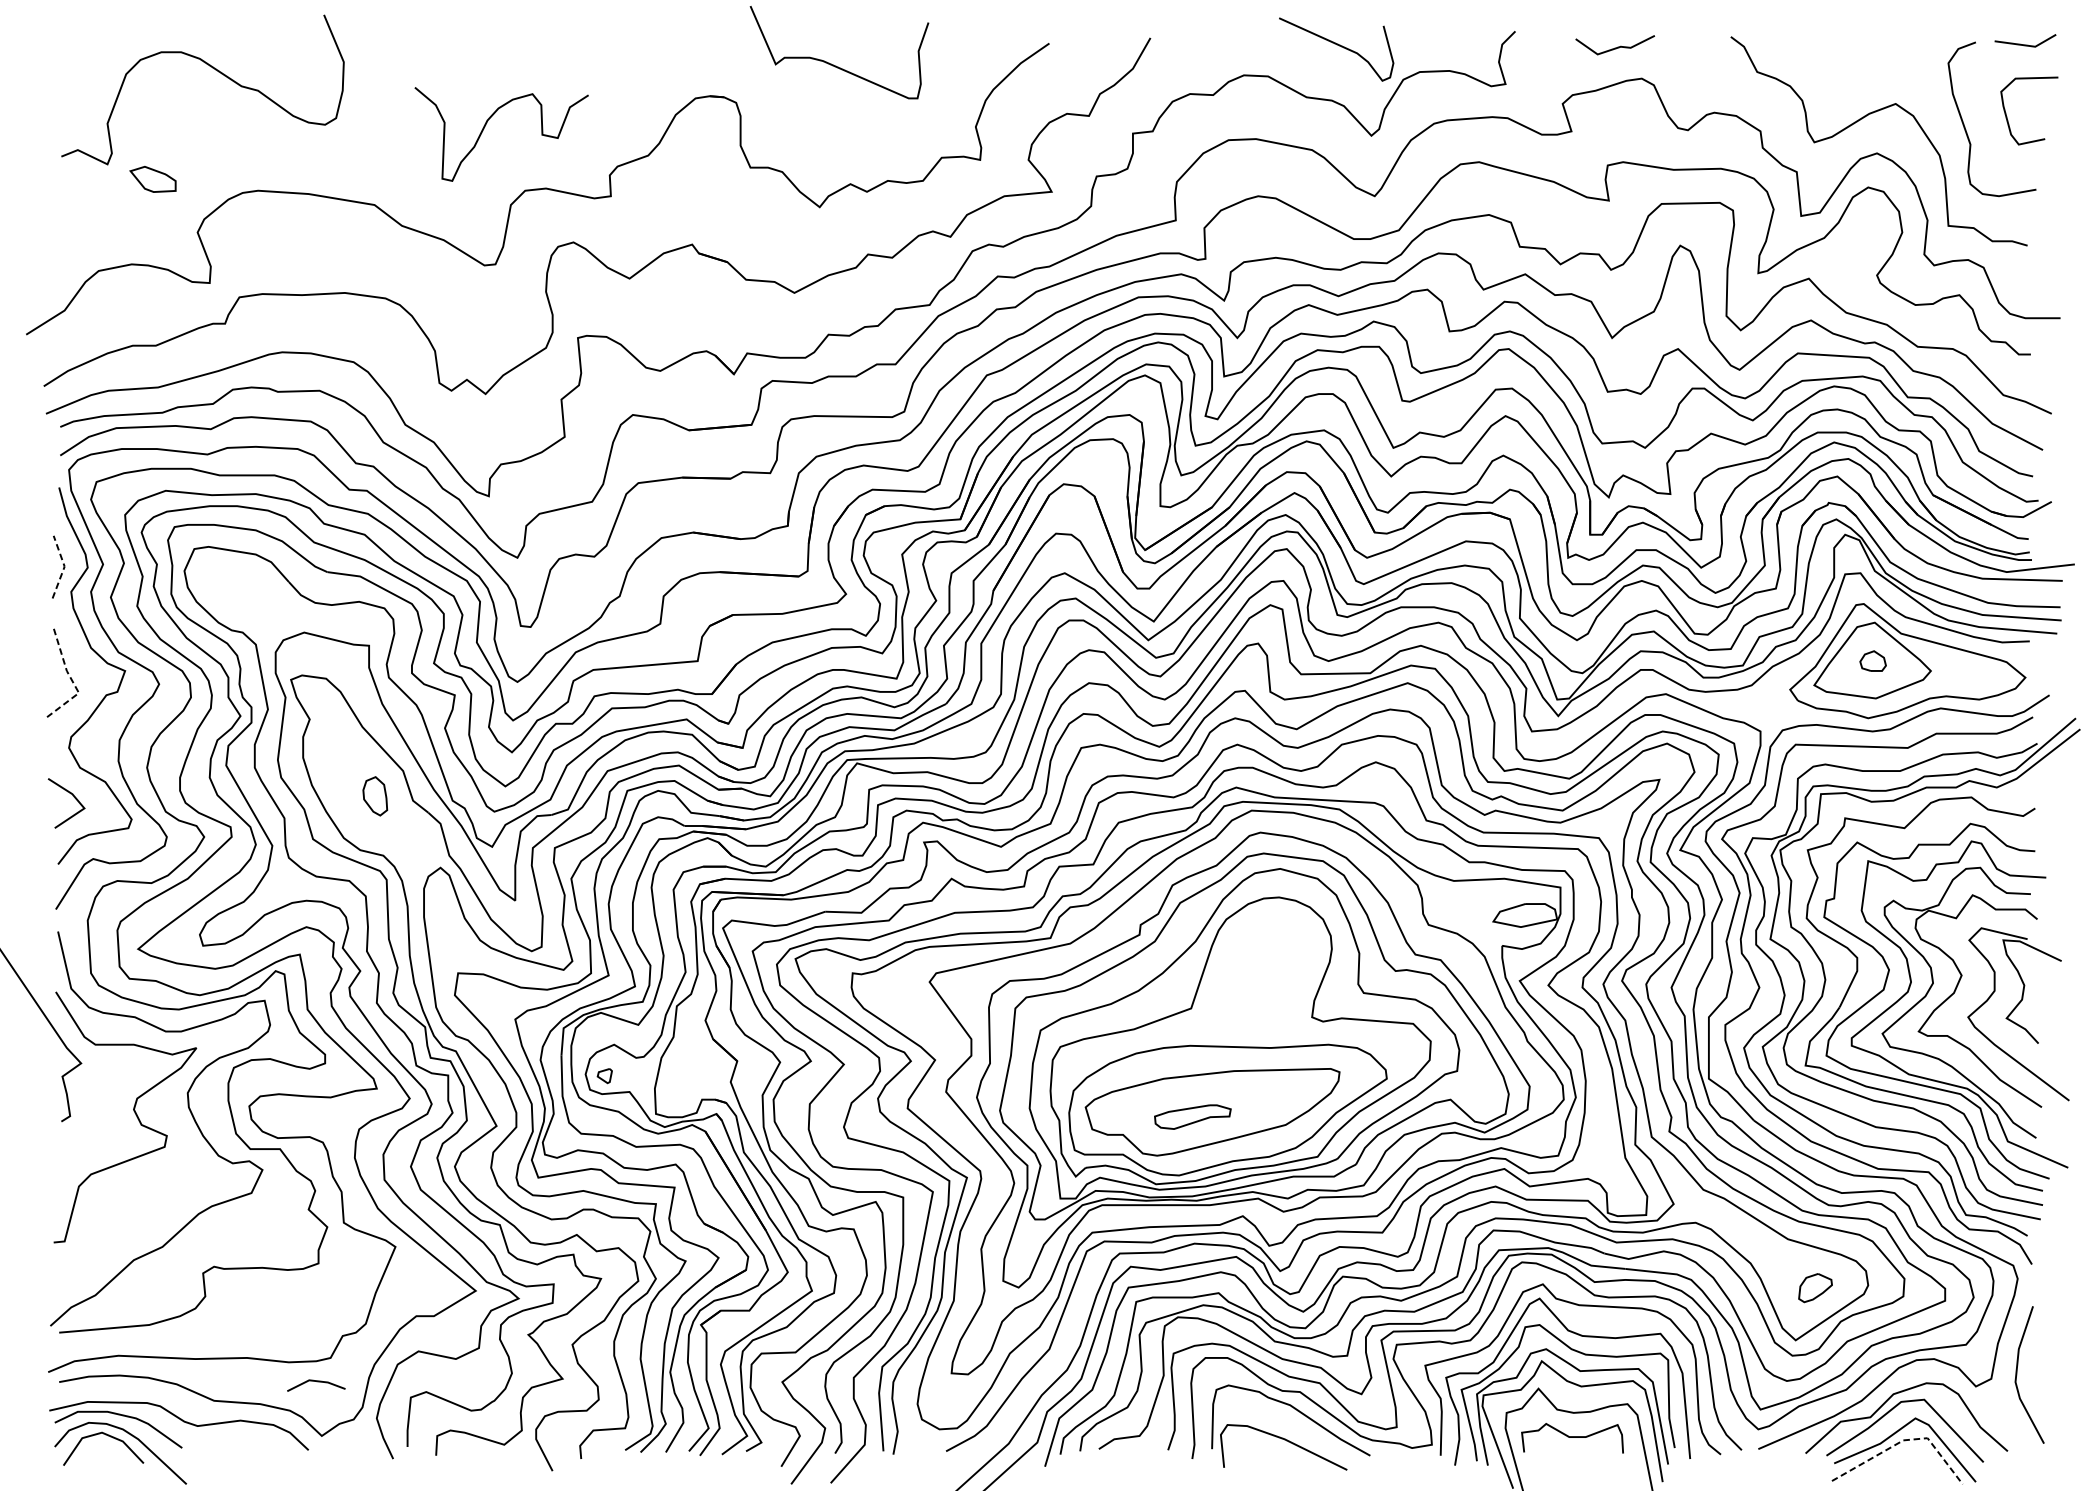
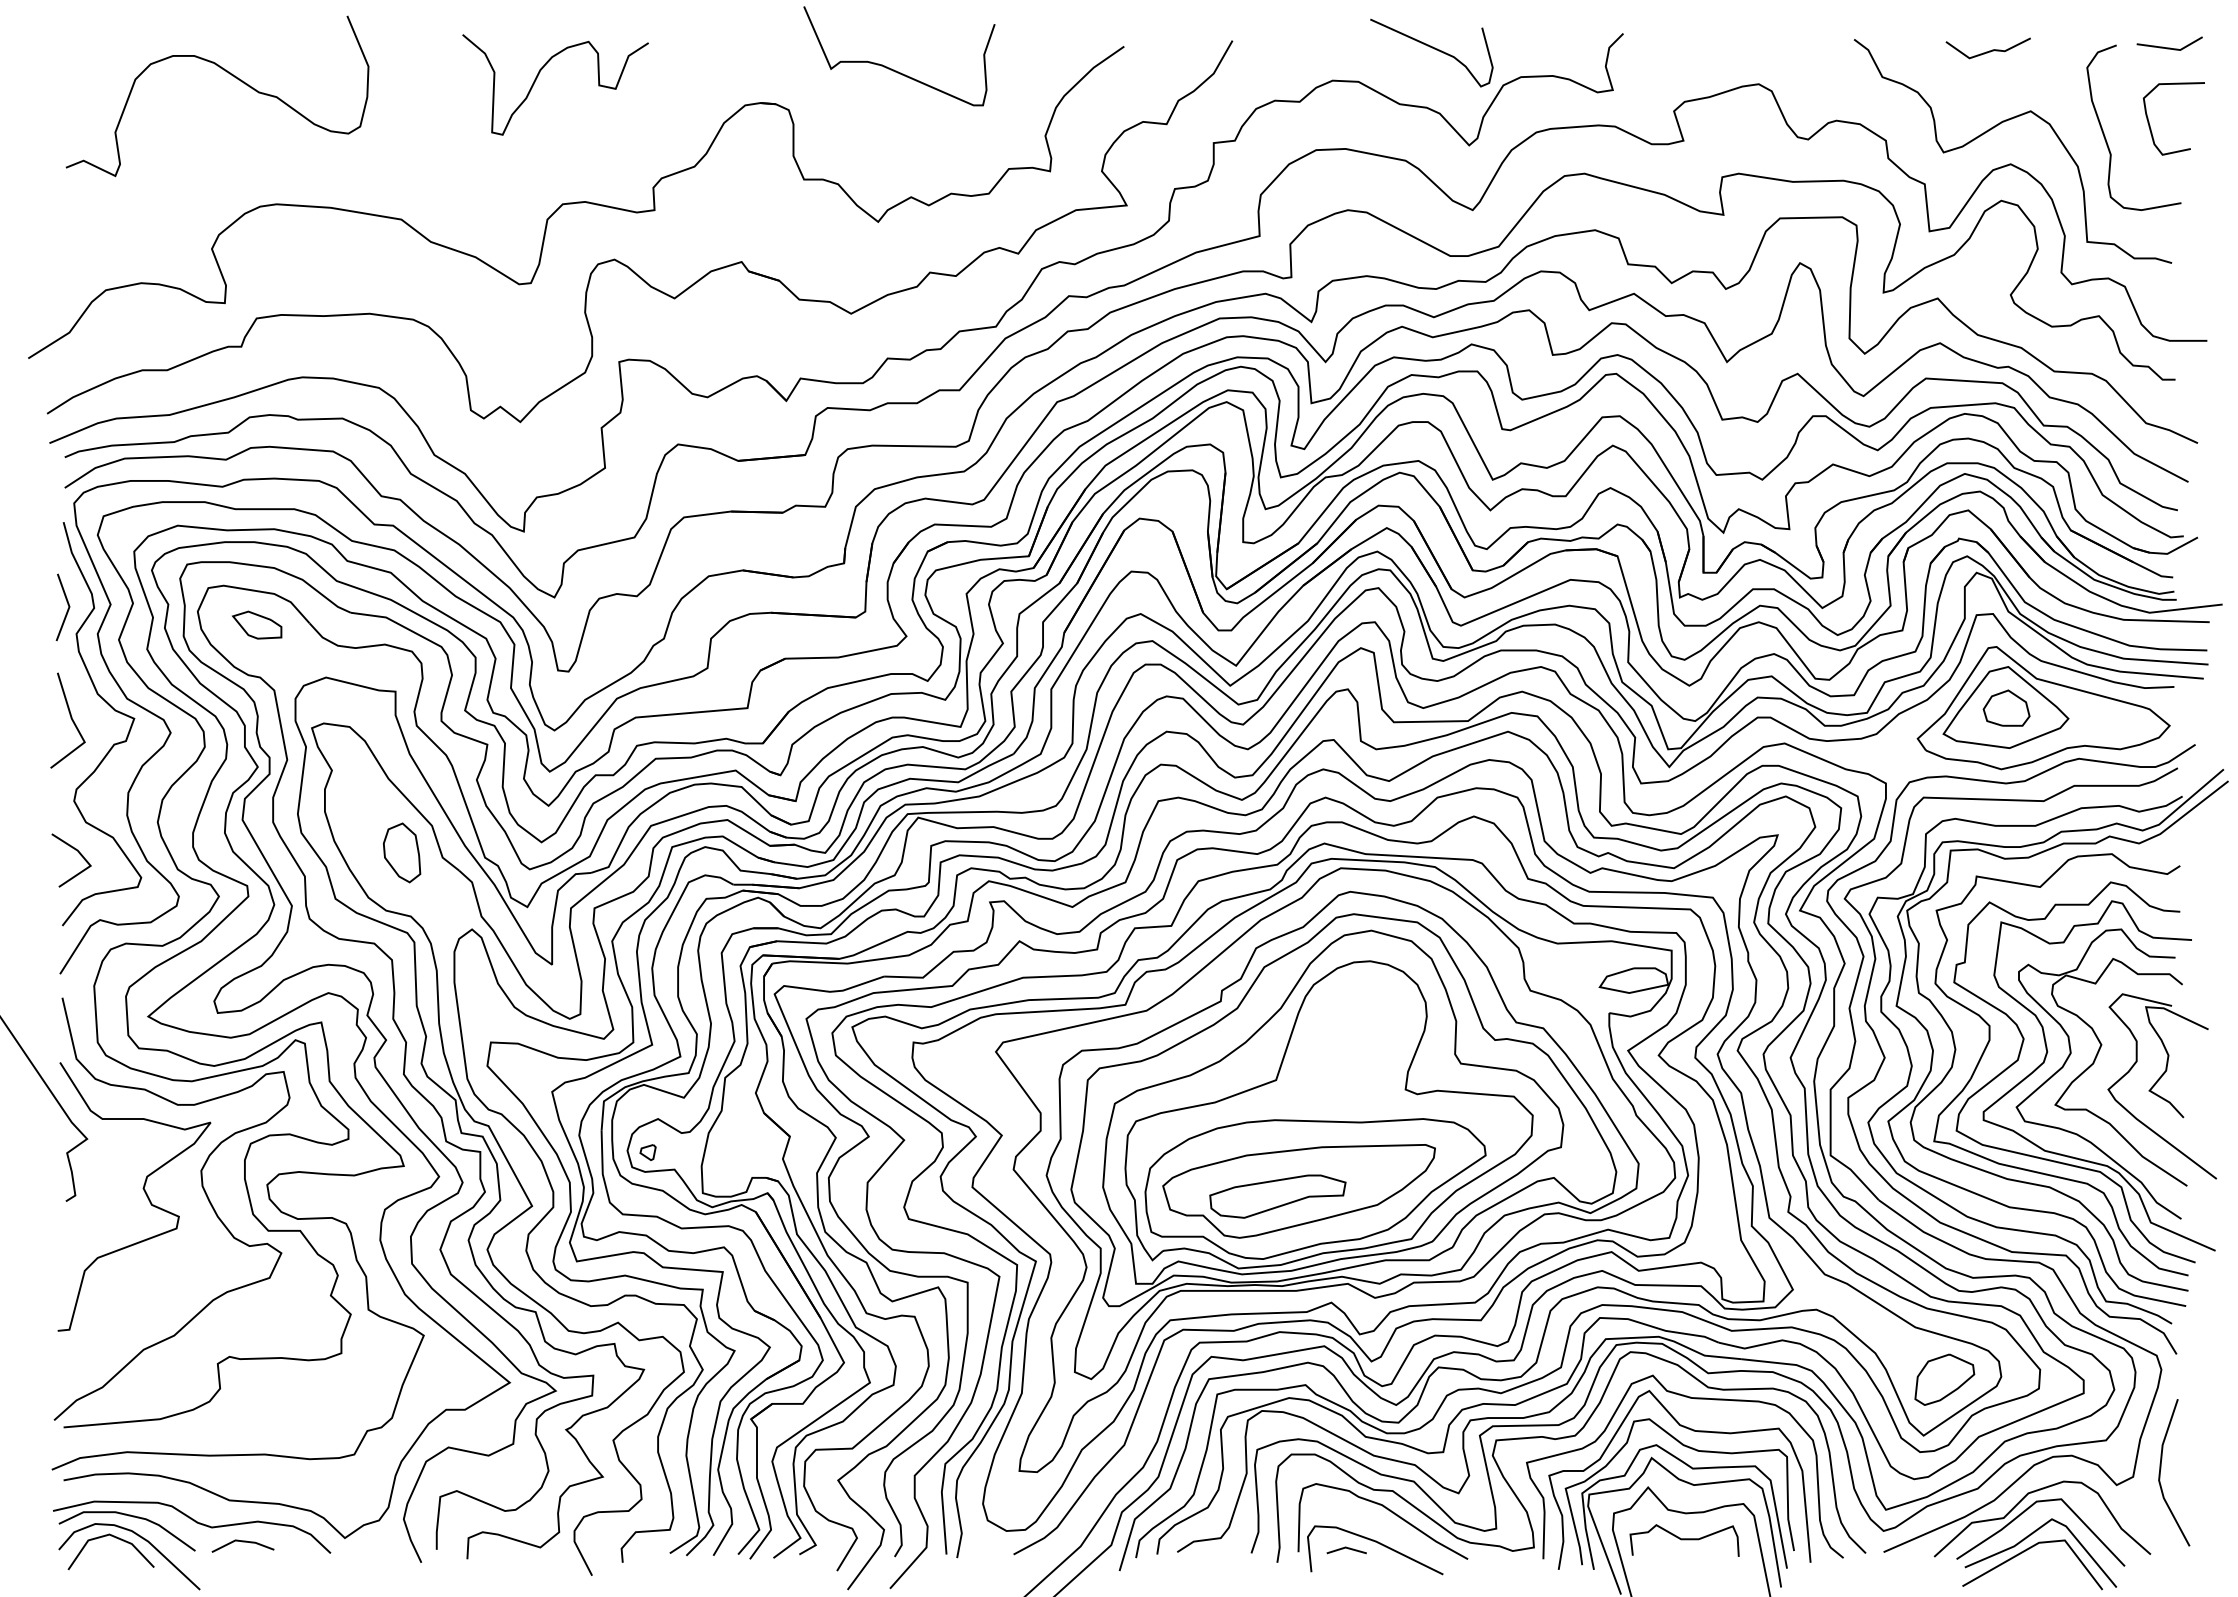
line: (1616, 47) -> (1989, 50), moved
curve: (485, 126) -> (538, 76), moved
part: (152, 178) -> (256, 624), moved
line: (64, 566) -> (69, 606), dashed -> solid
part: (1873, 660) -> (2006, 707), size x1.67
line: (71, 679) -> (76, 727), dashed -> solid
part: (375, 795) -> (402, 852), size x1.43
part: (1192, 1117) -> (1277, 1196), size x1.67
part: (1815, 1287) -> (1944, 1379), size x1.67
line: (315, 1382) -> (242, 1542), moved
line: (1903, 1440) -> (2039, 1542), dashed -> solid
line: (1256, 1445) -> (1346, 1548), added

